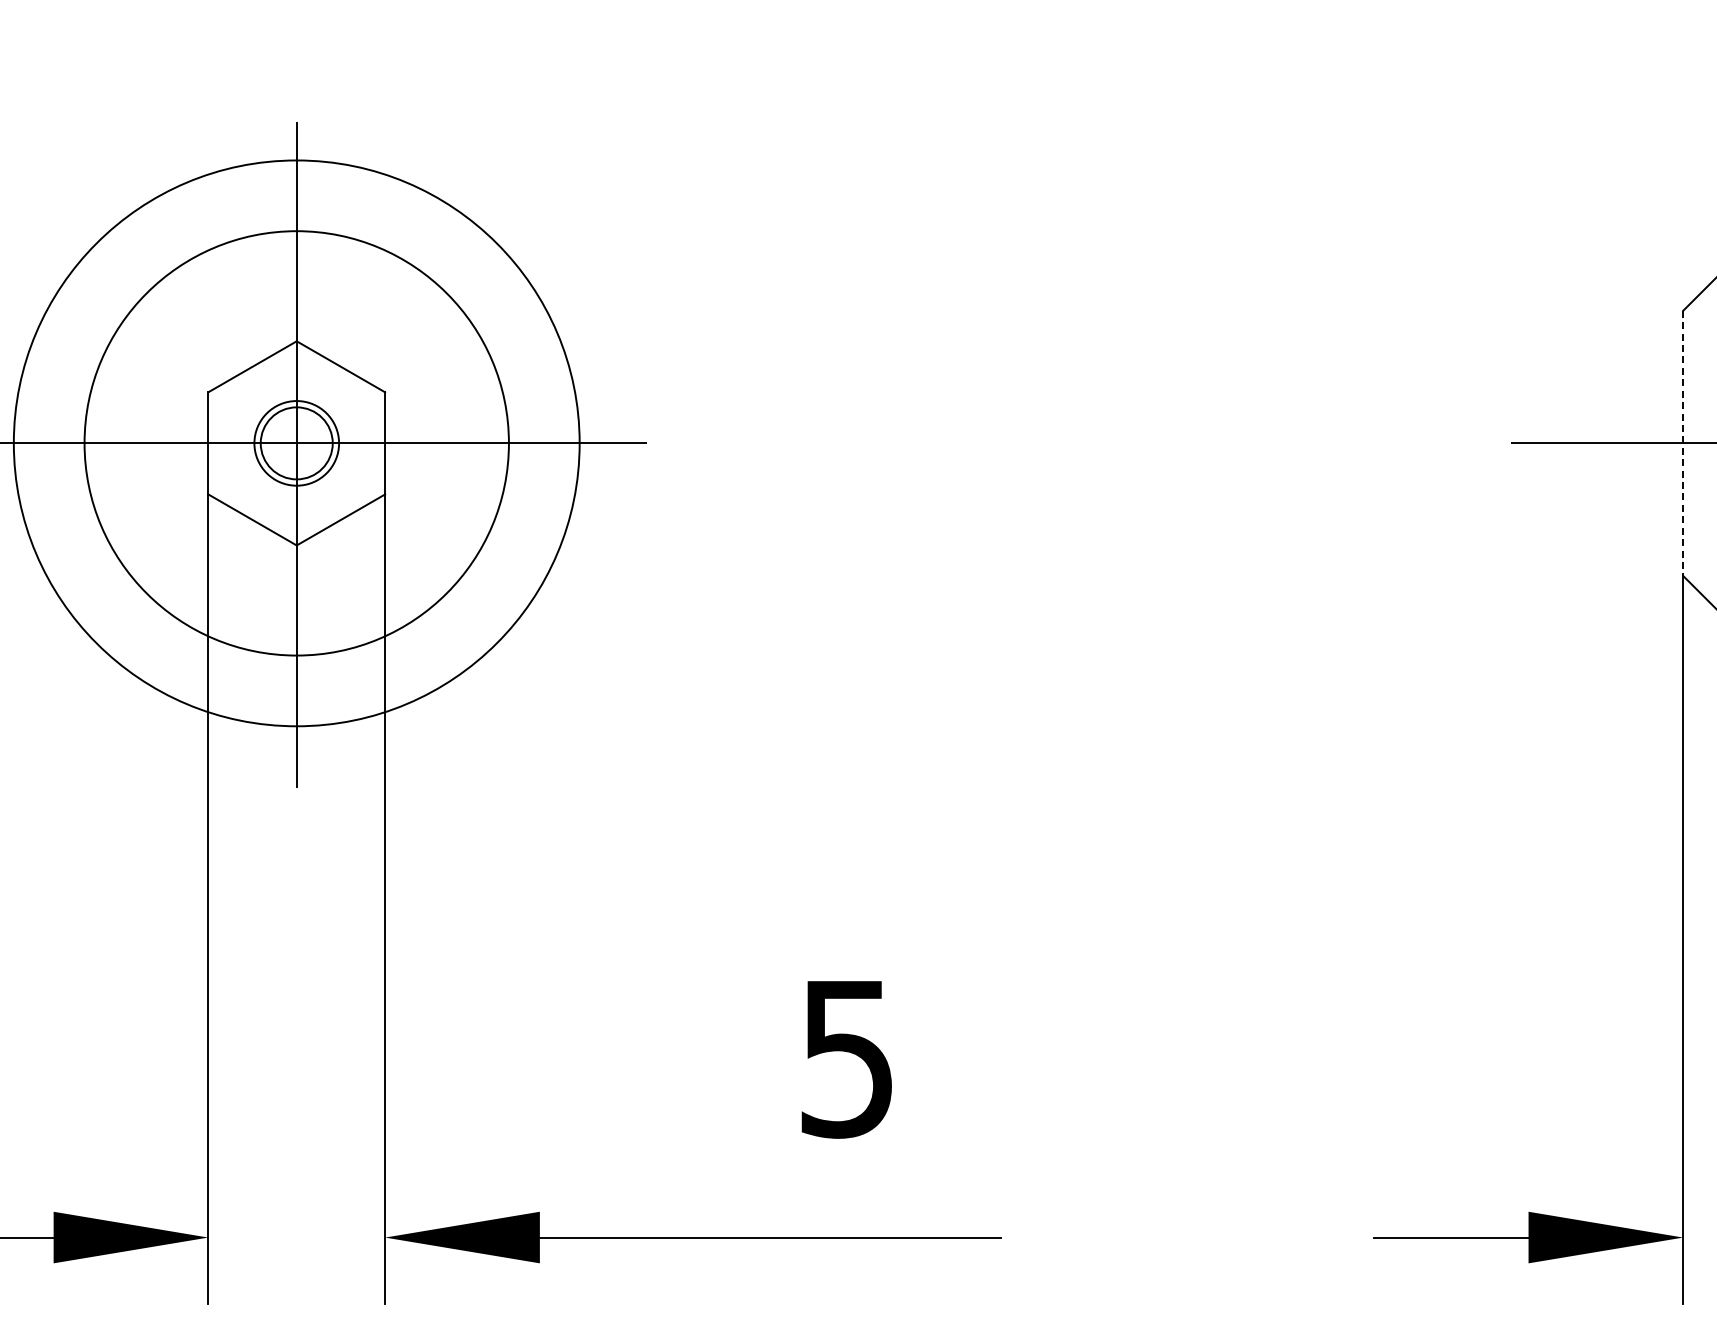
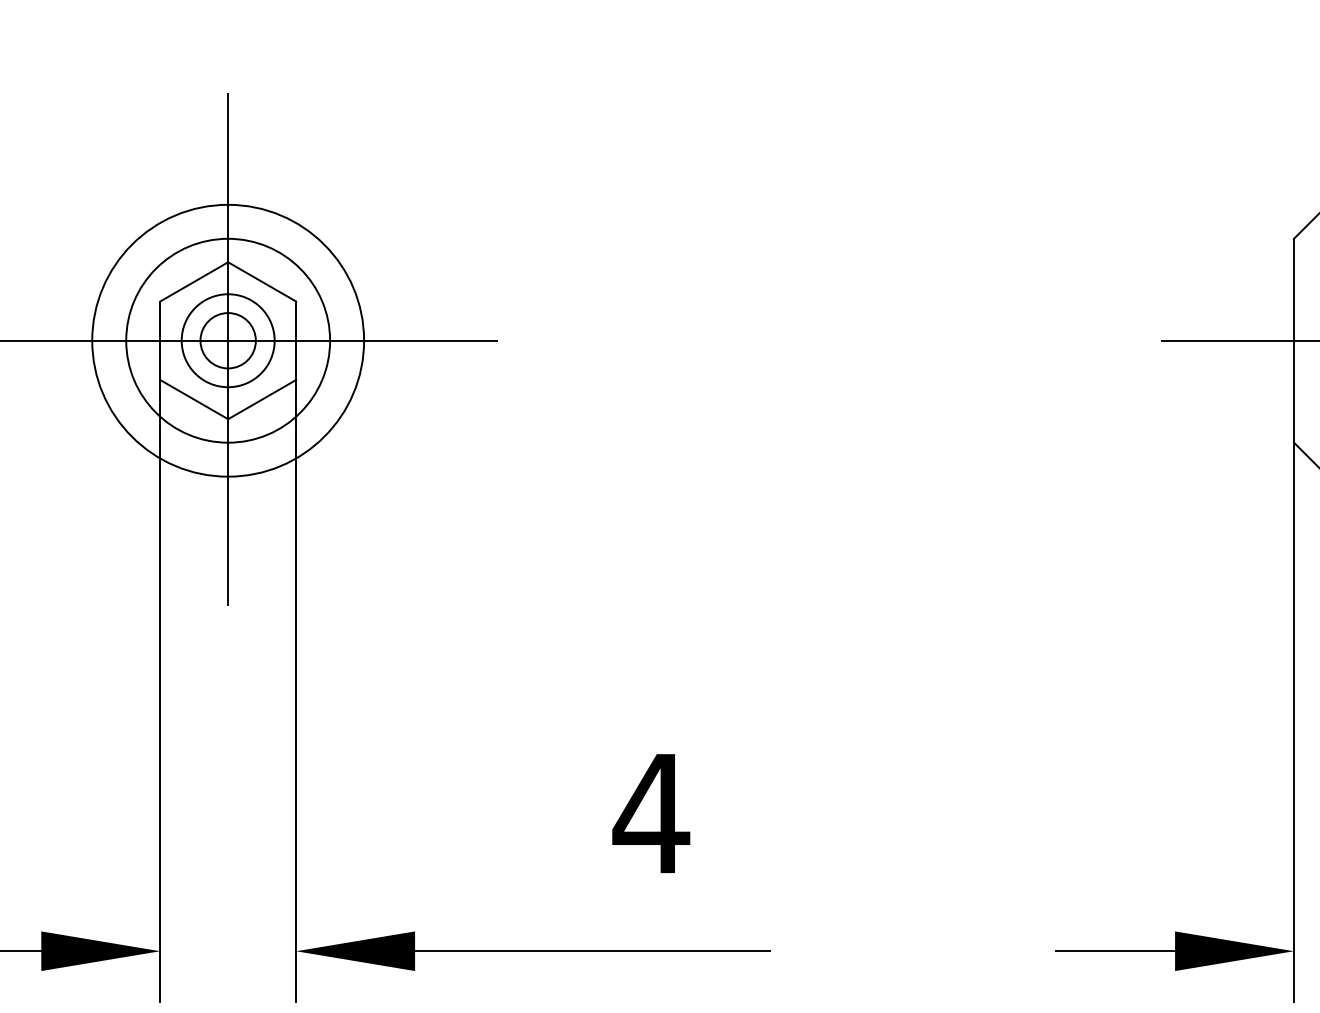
circle: (296, 442) -> (227, 340), size x1.43
circle: (296, 443) -> (227, 340), size x0.62
circle: (296, 443) -> (227, 340), size x0.62
line: (1683, 443) -> (1294, 340), dashed -> solid
text: (846, 1059) -> (650, 814), 5 -> 4

